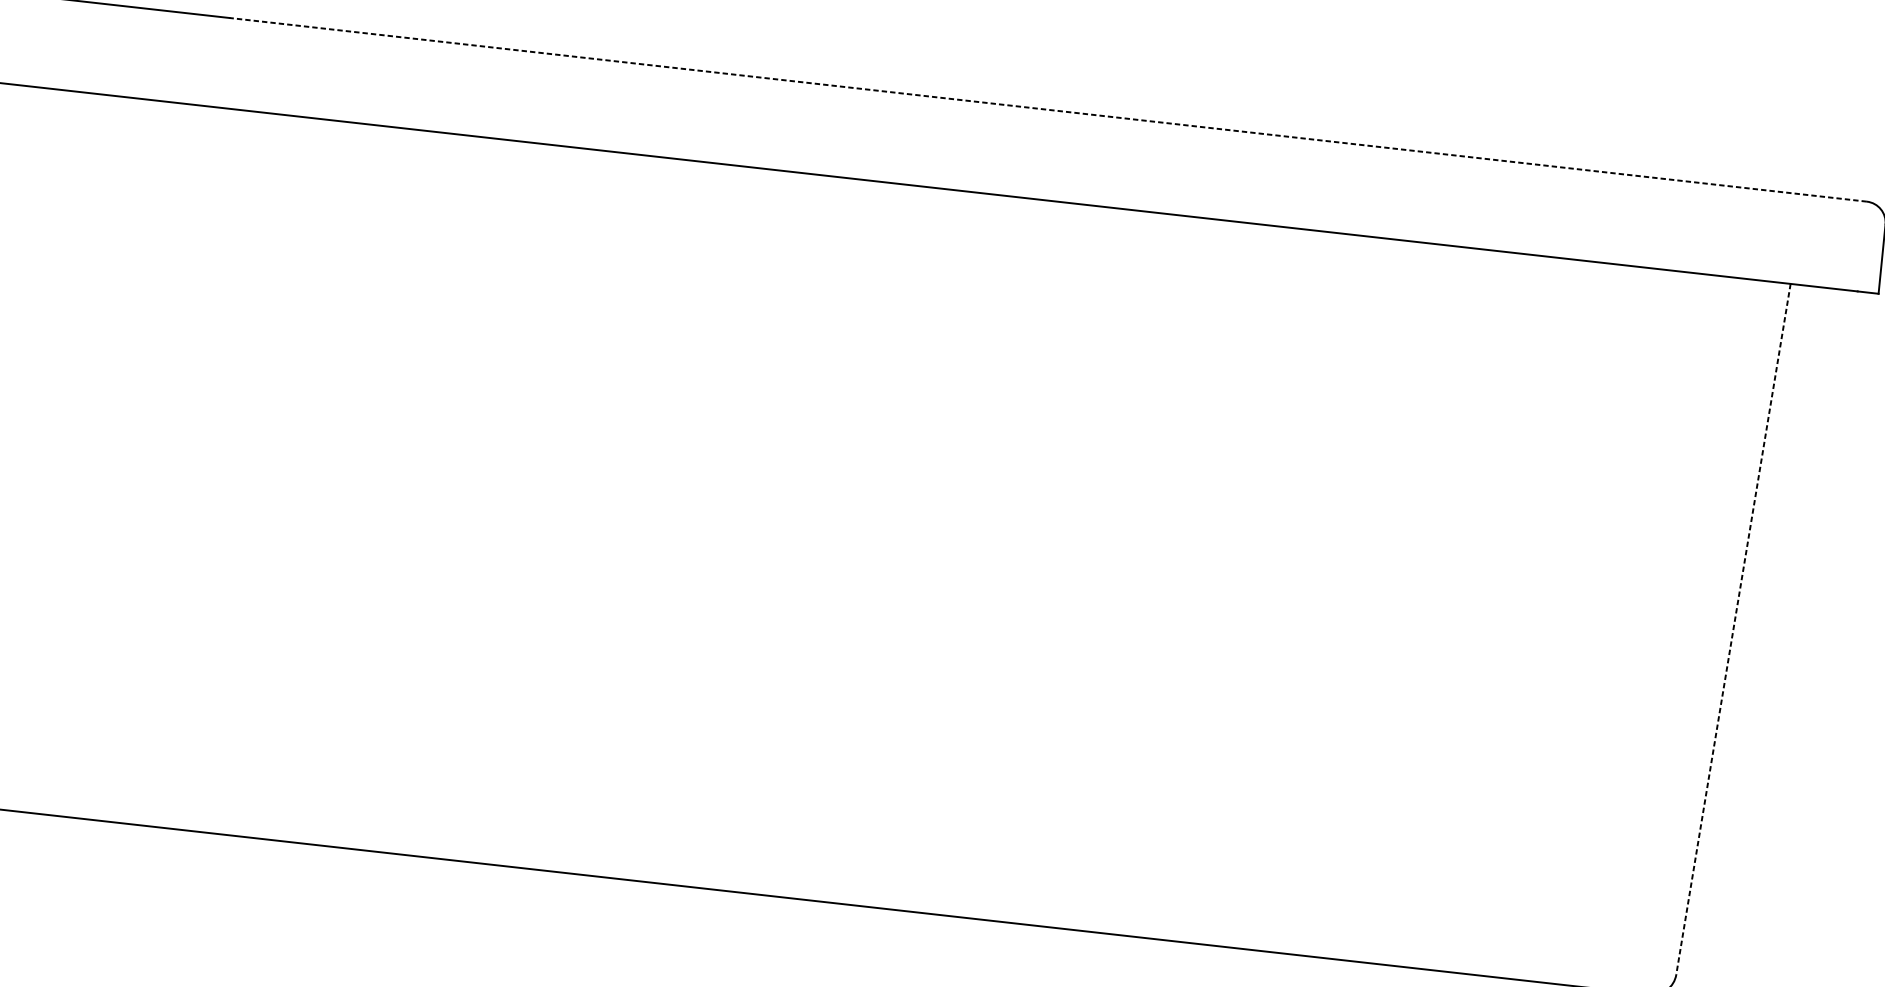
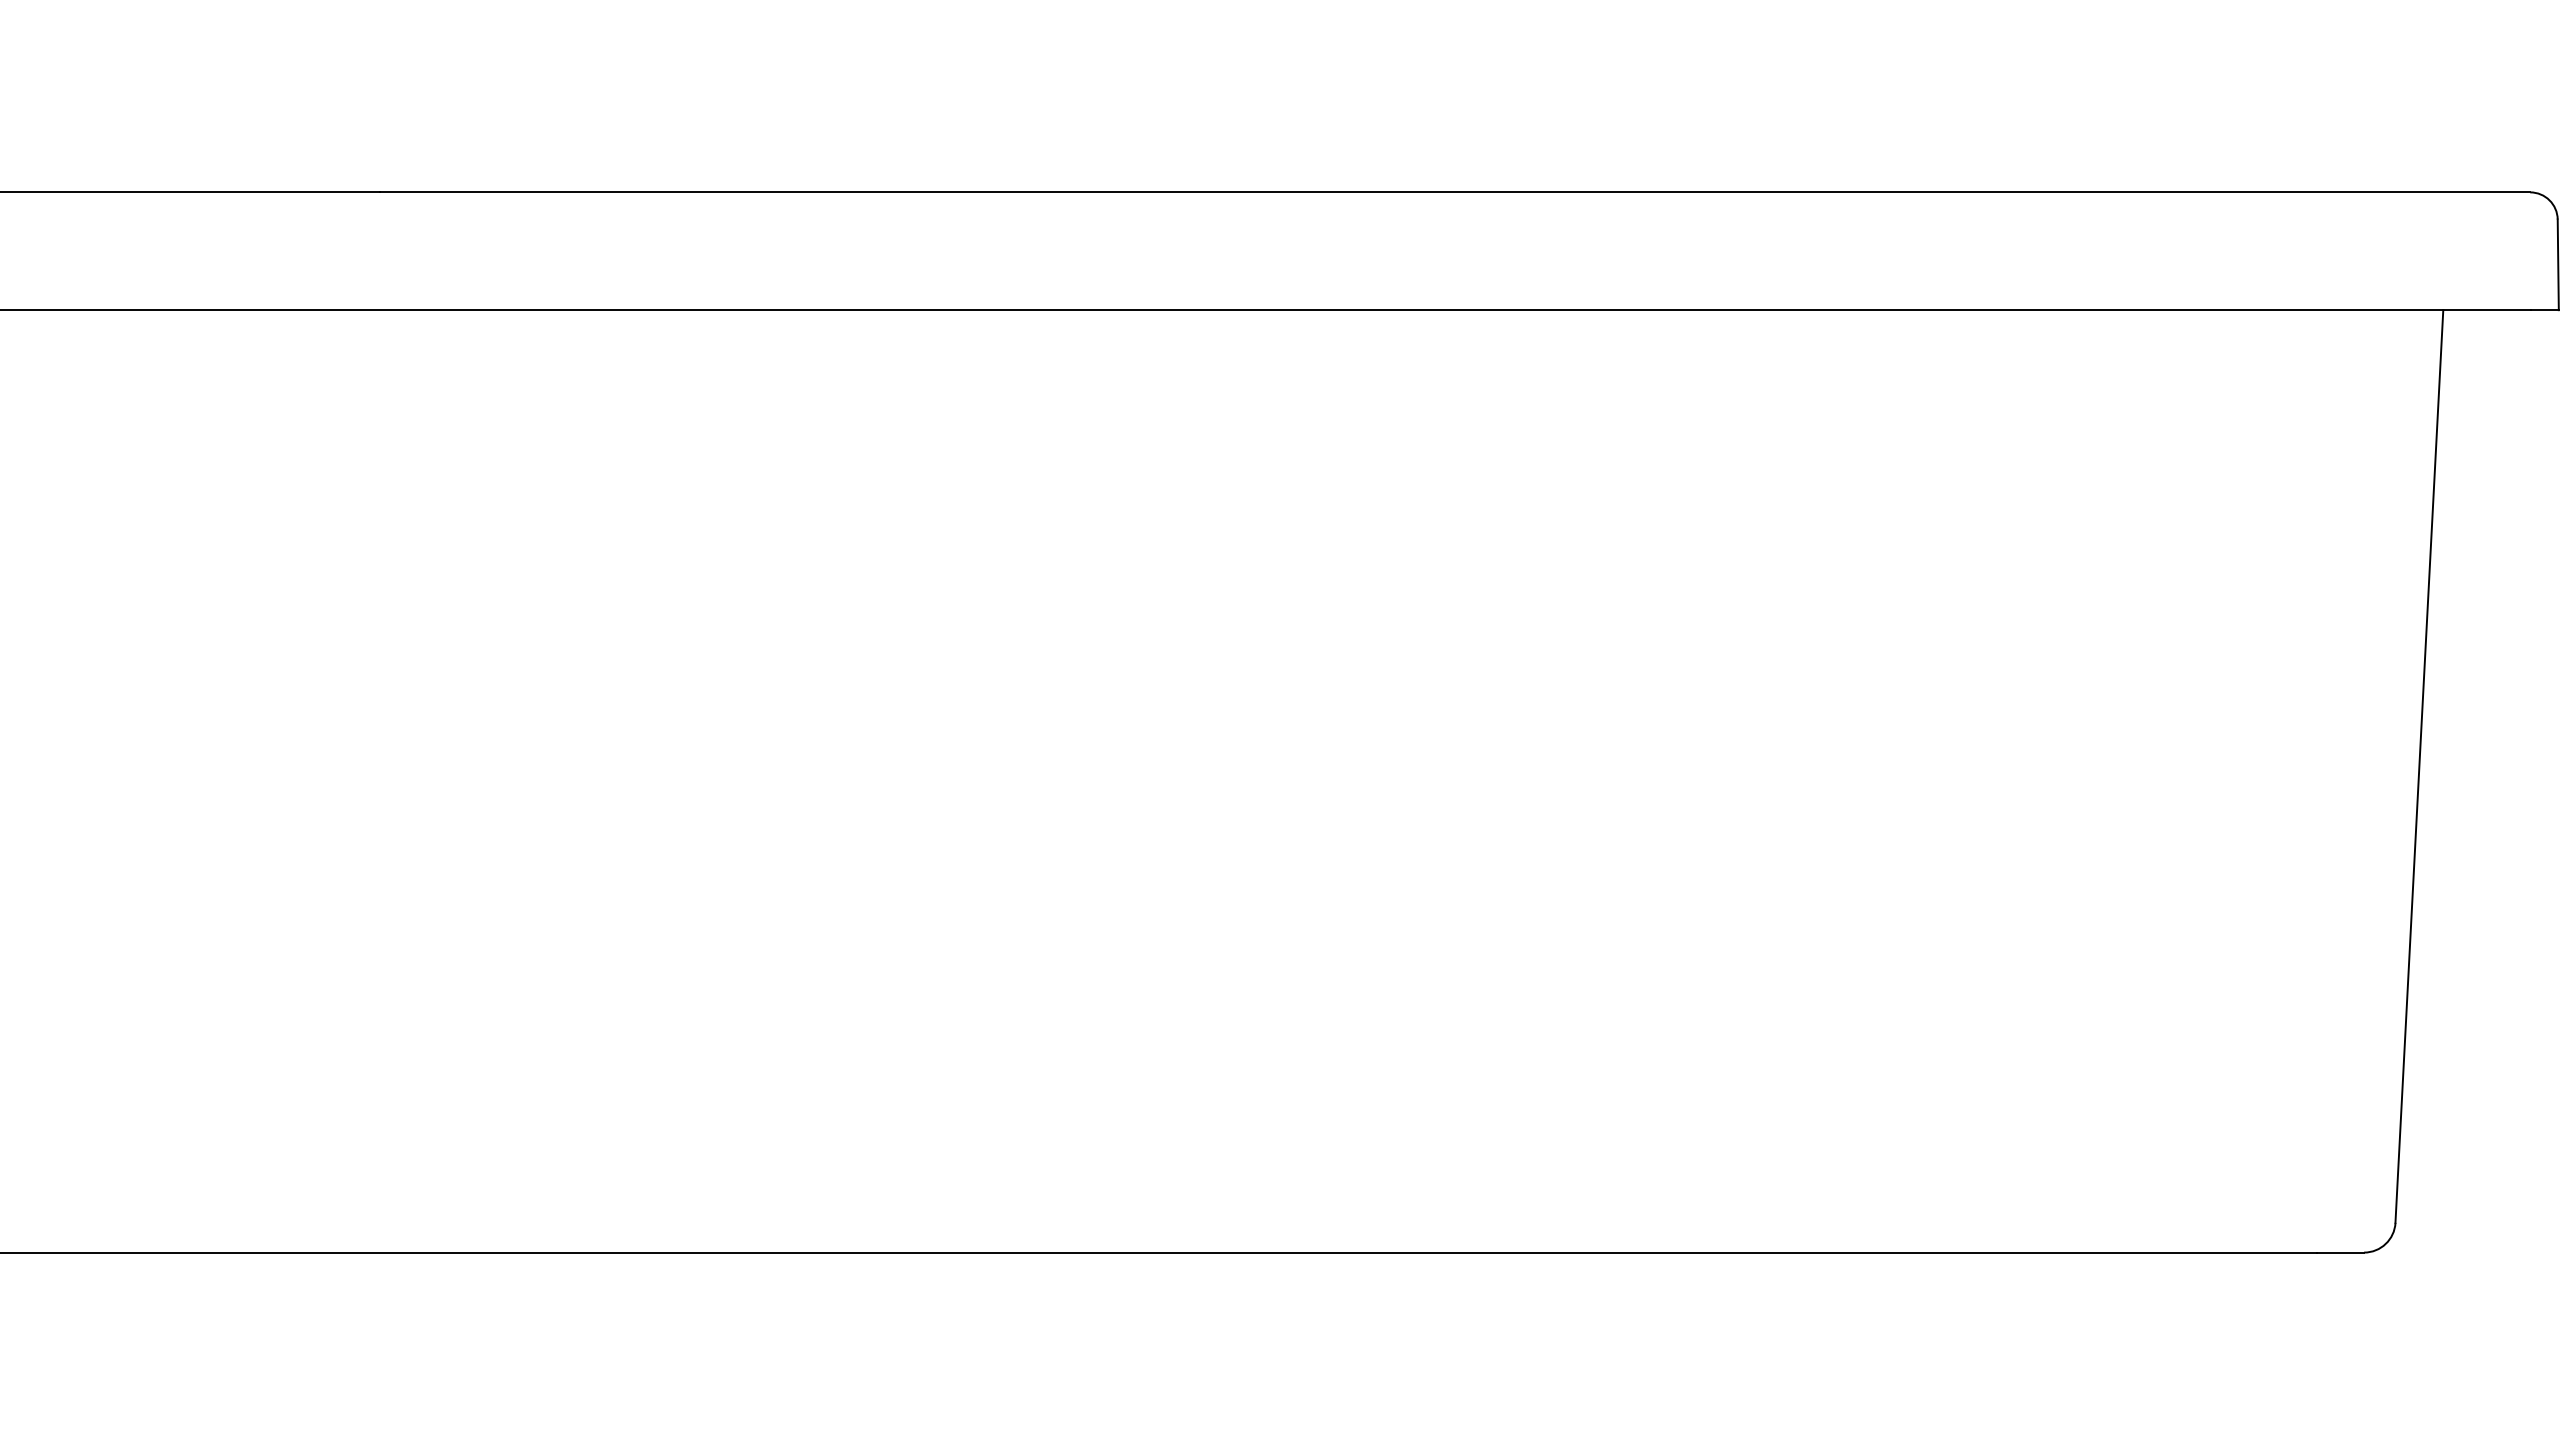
line: (1047, 109) -> (1454, 192), dashed -> solid
line: (1733, 629) -> (2419, 766), dashed -> solid

